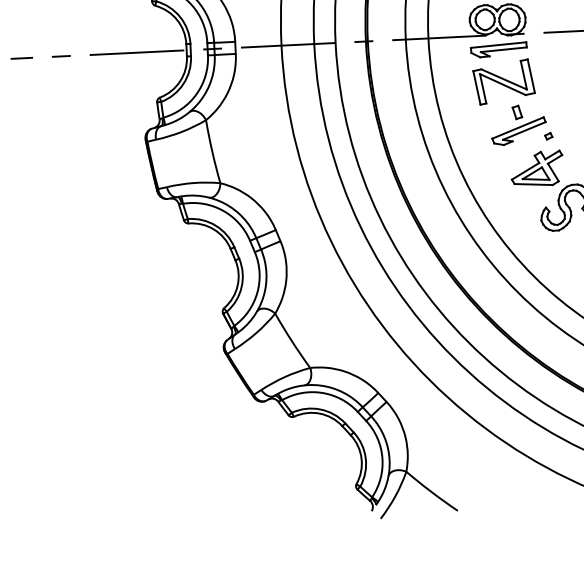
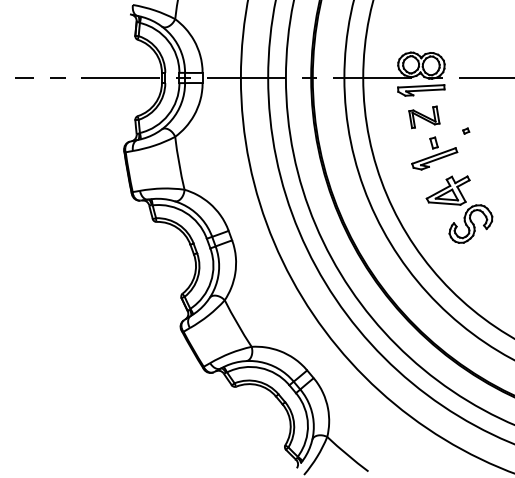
part: (504, 82) -> (424, 117), size x0.6
part: (549, 135) -> (466, 130), moved

